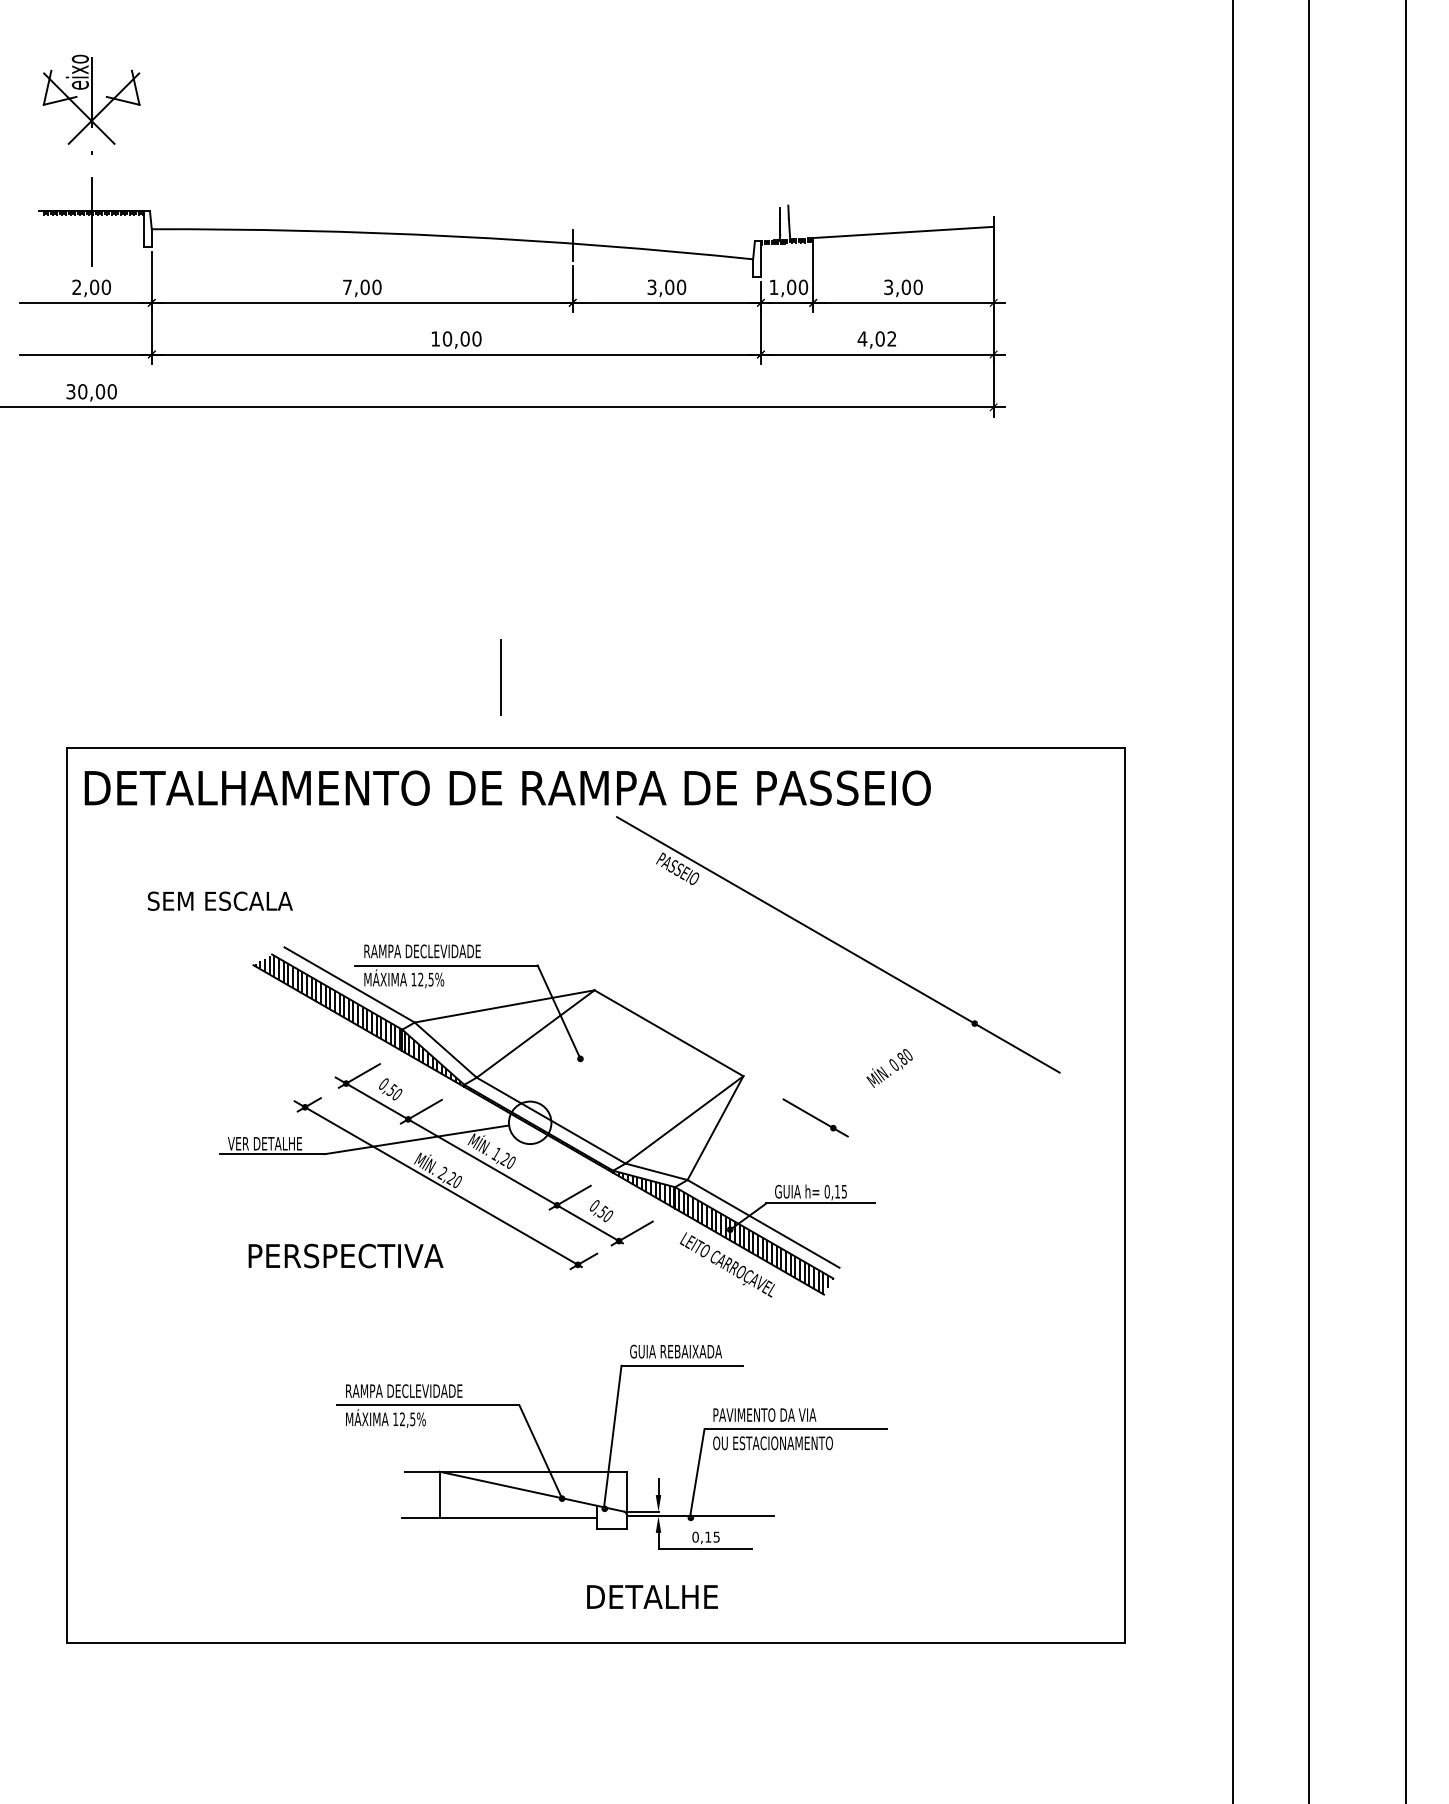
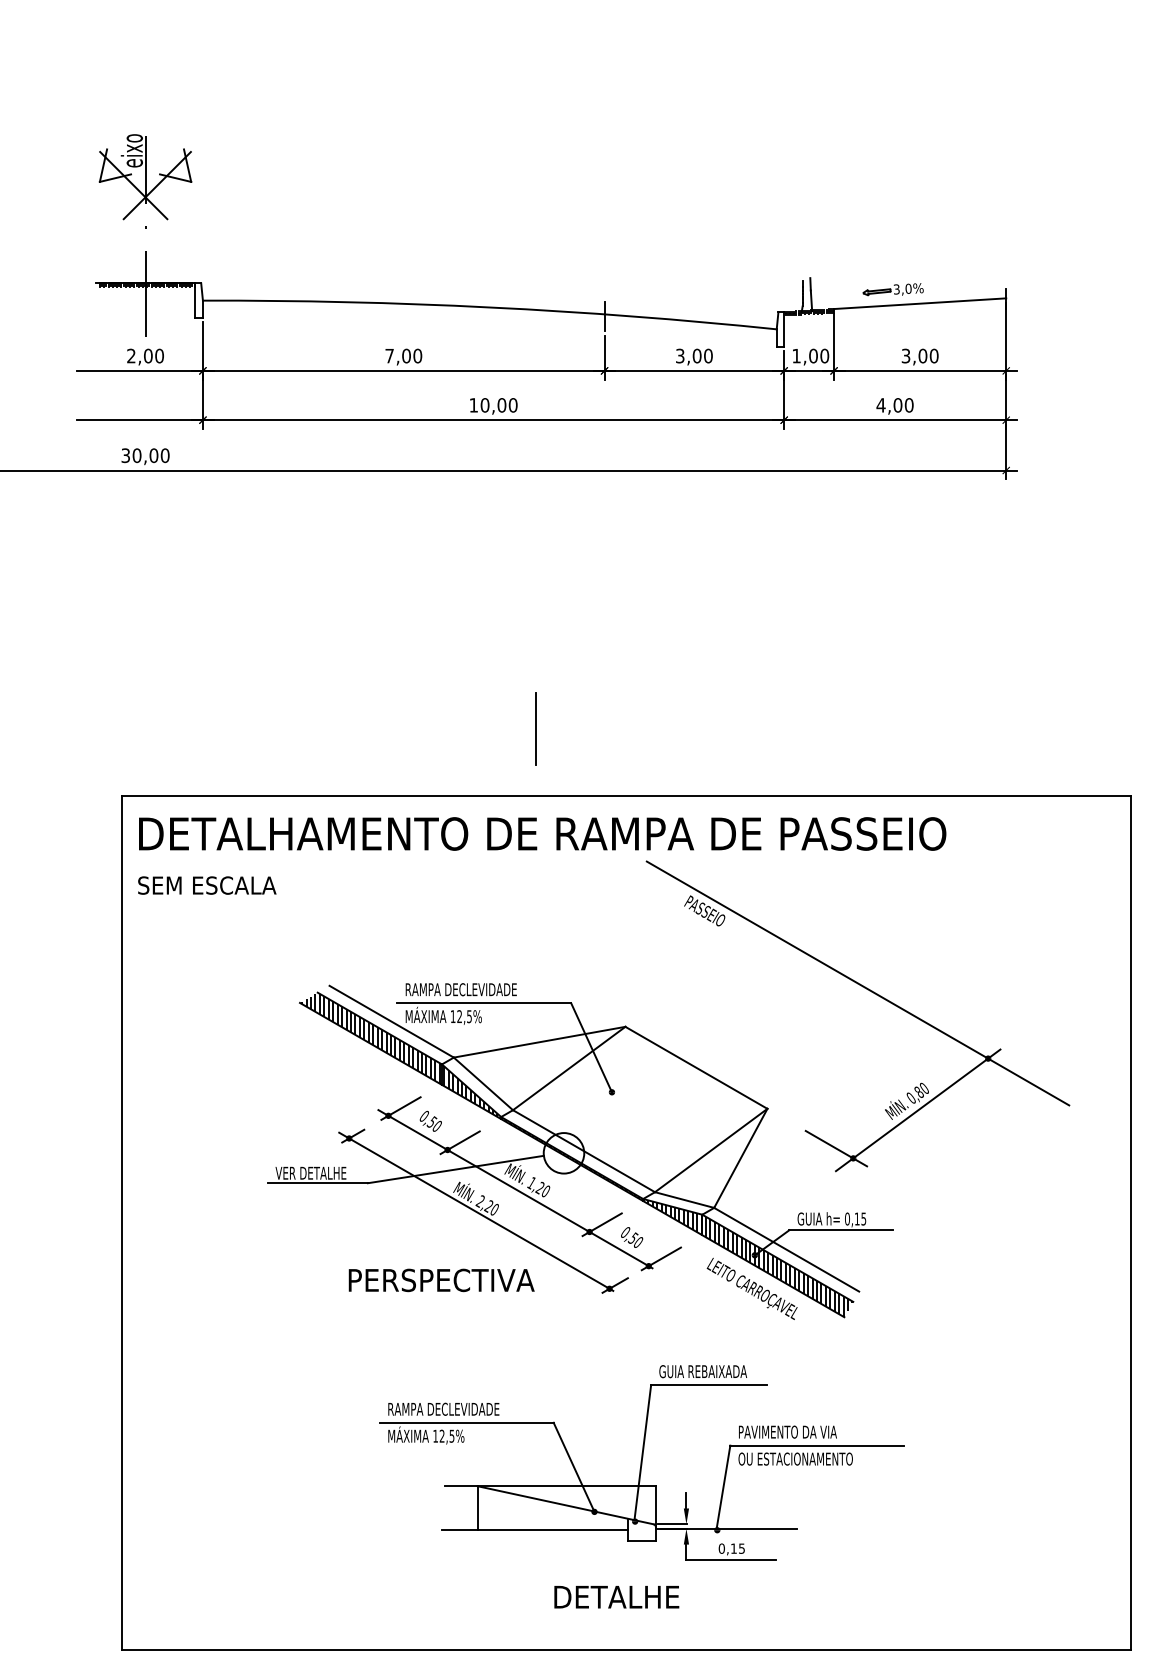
part: (875, 217) -> (893, 289), added
text: (891, 338) -> (908, 404), 4,02 -> 4,00
text: (220, 900) -> (207, 884), moved
line: (901, 1077) -> (918, 1110), added
text: (345, 1255) -> (441, 1279), moved
text: (652, 1596) -> (616, 1596), moved

